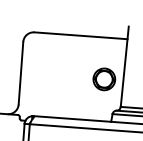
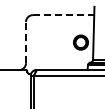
line: (80, 36) -> (63, 15), solid -> dashed
line: (21, 73) -> (26, 42), solid -> dashed

